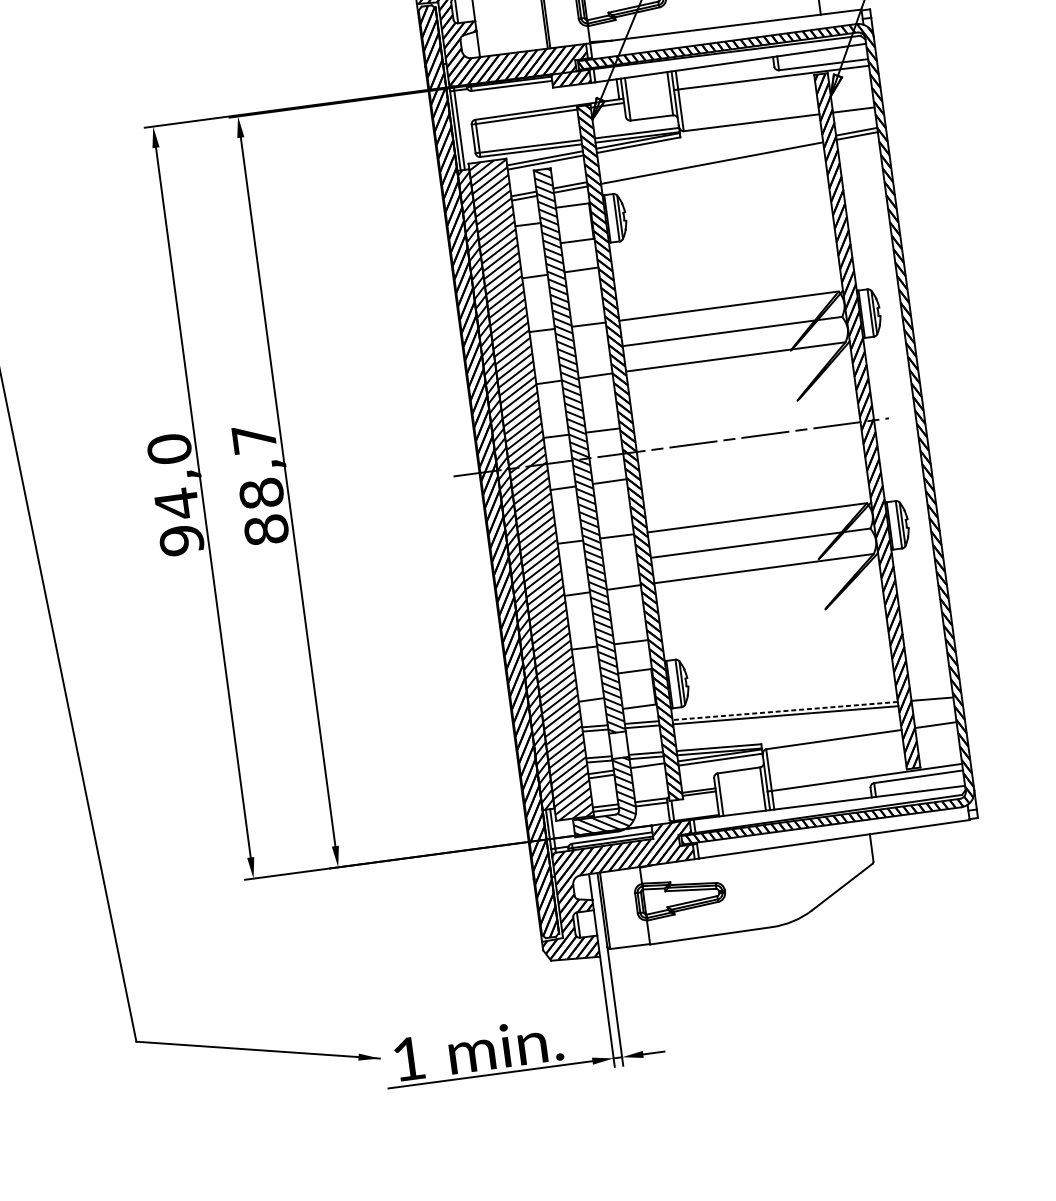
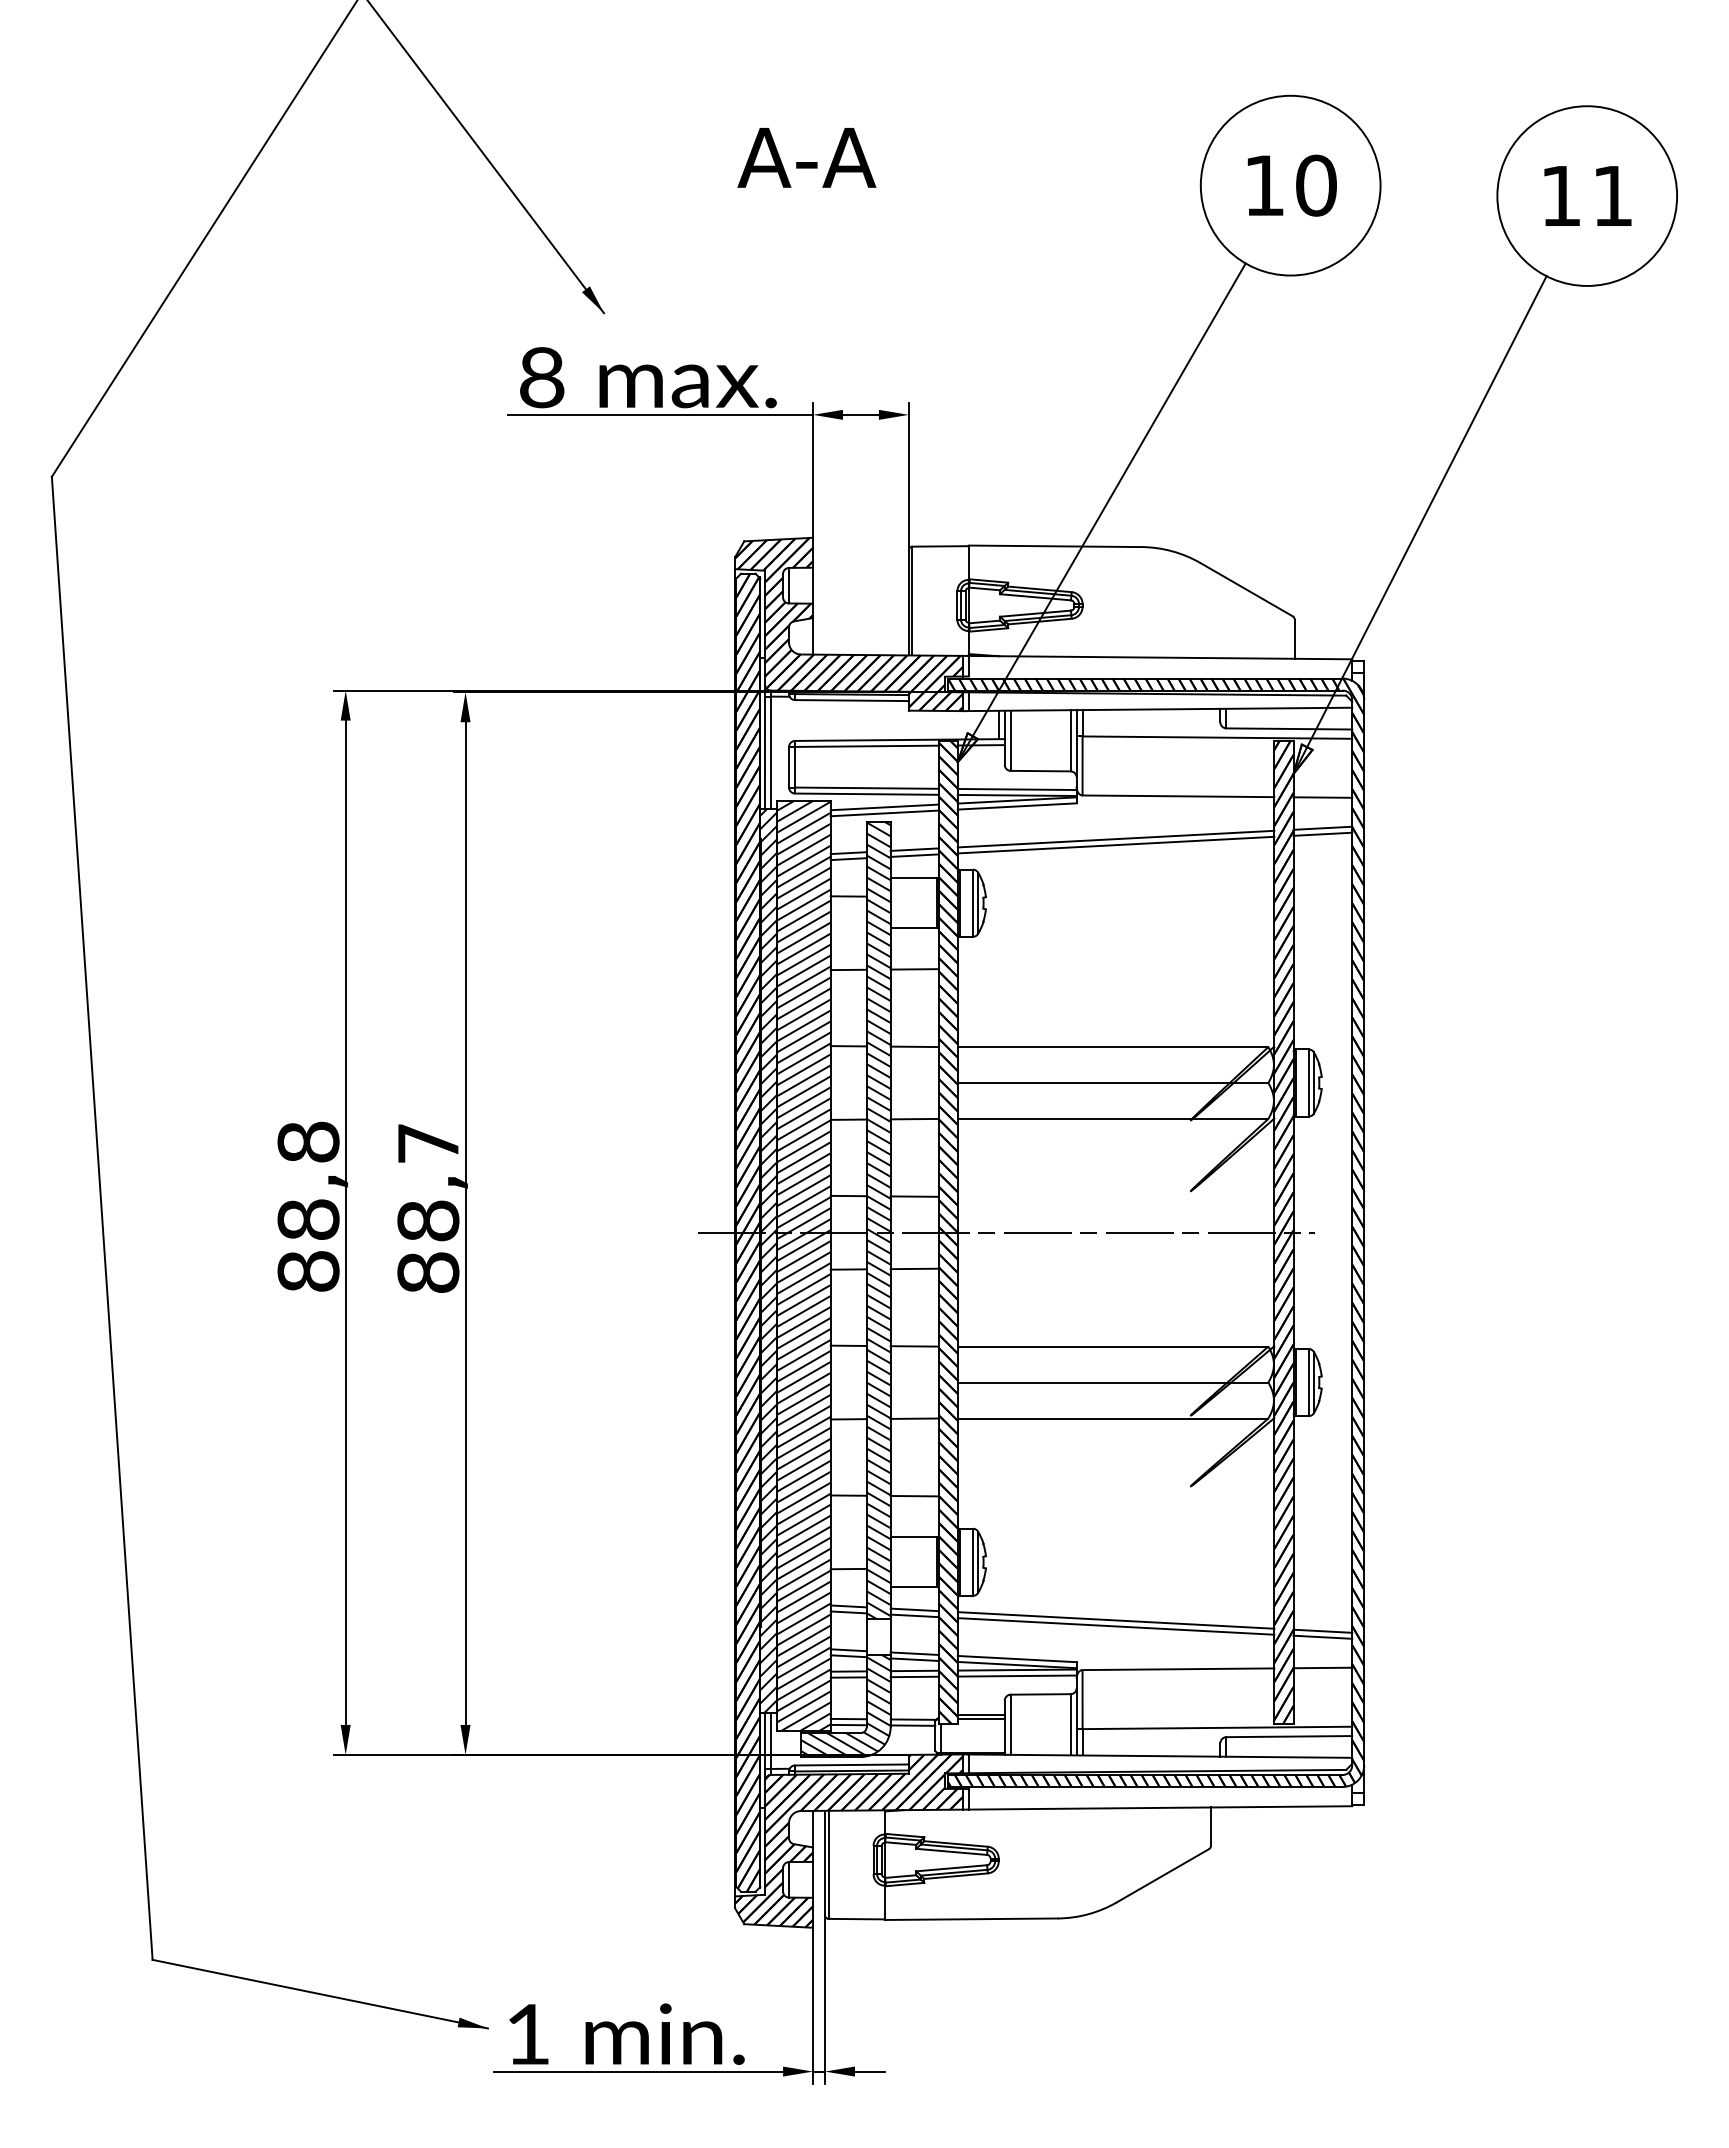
line: (711, 158) -> (1115, 838), added
text: (175, 494) -> (308, 1206), 94,0 -> 88,8
line: (932, 702) -> (1322, 1636), added
line: (785, 711) -> (1116, 1620), dashed -> solid
line: (648, 769) -> (914, 1676), added

